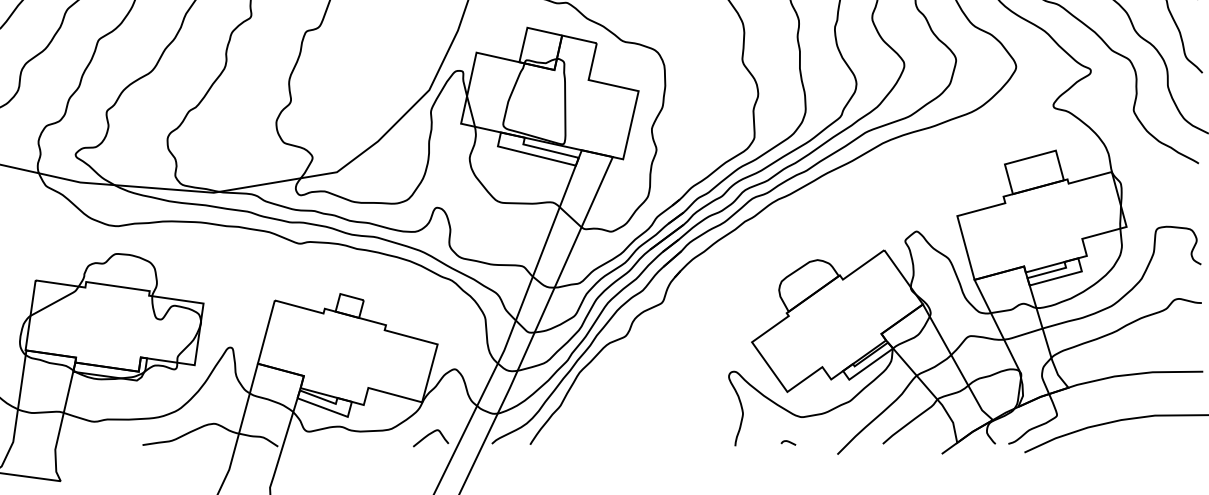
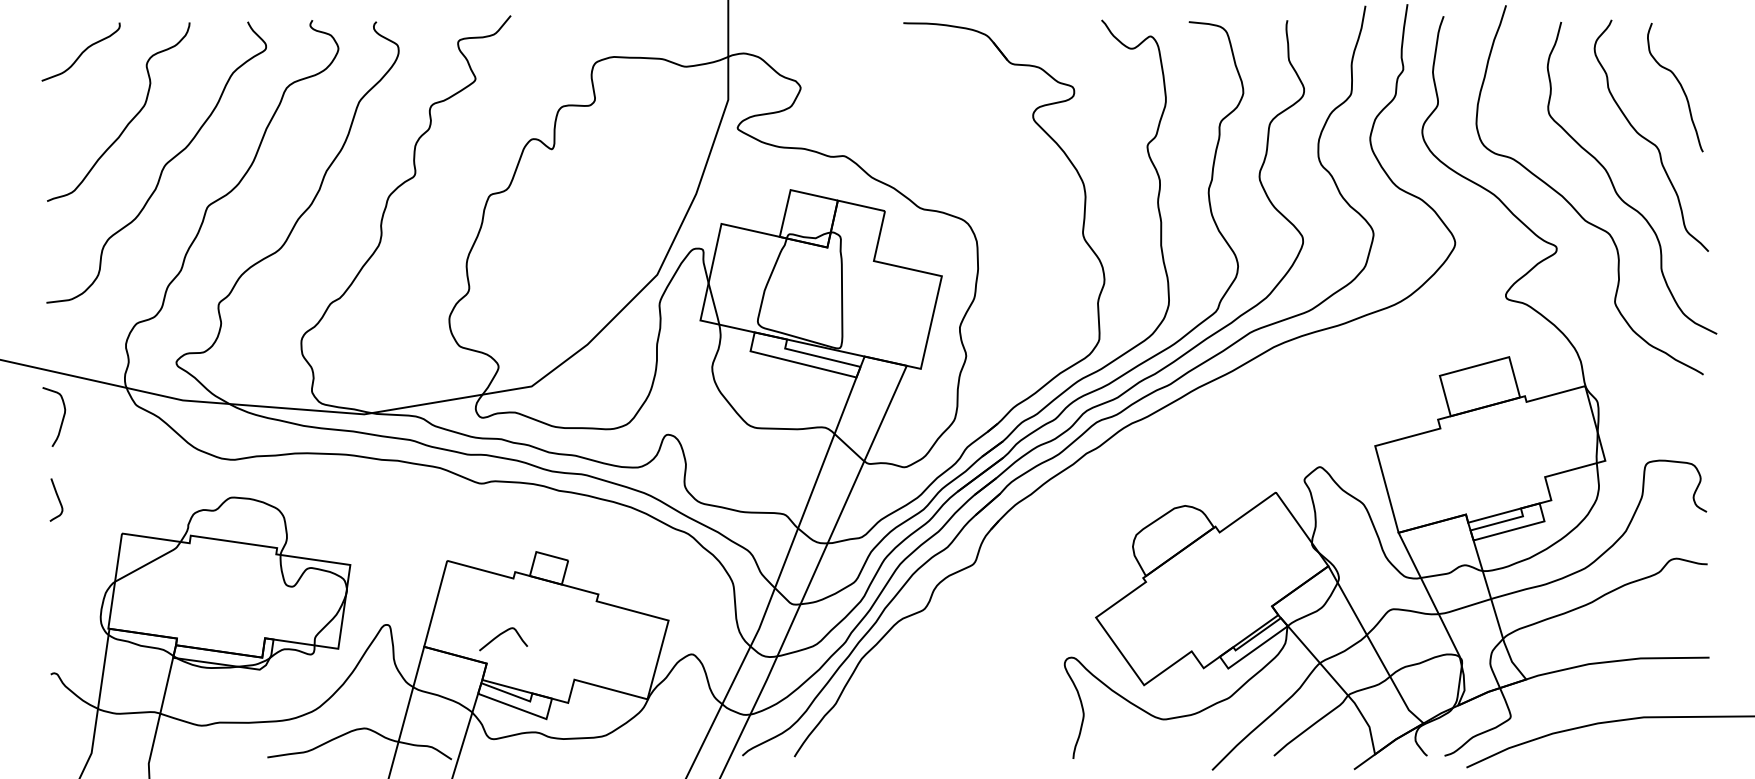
curve: (428, 435) -> (500, 635), moved
curve: (788, 442) -> (1145, 753), removed

